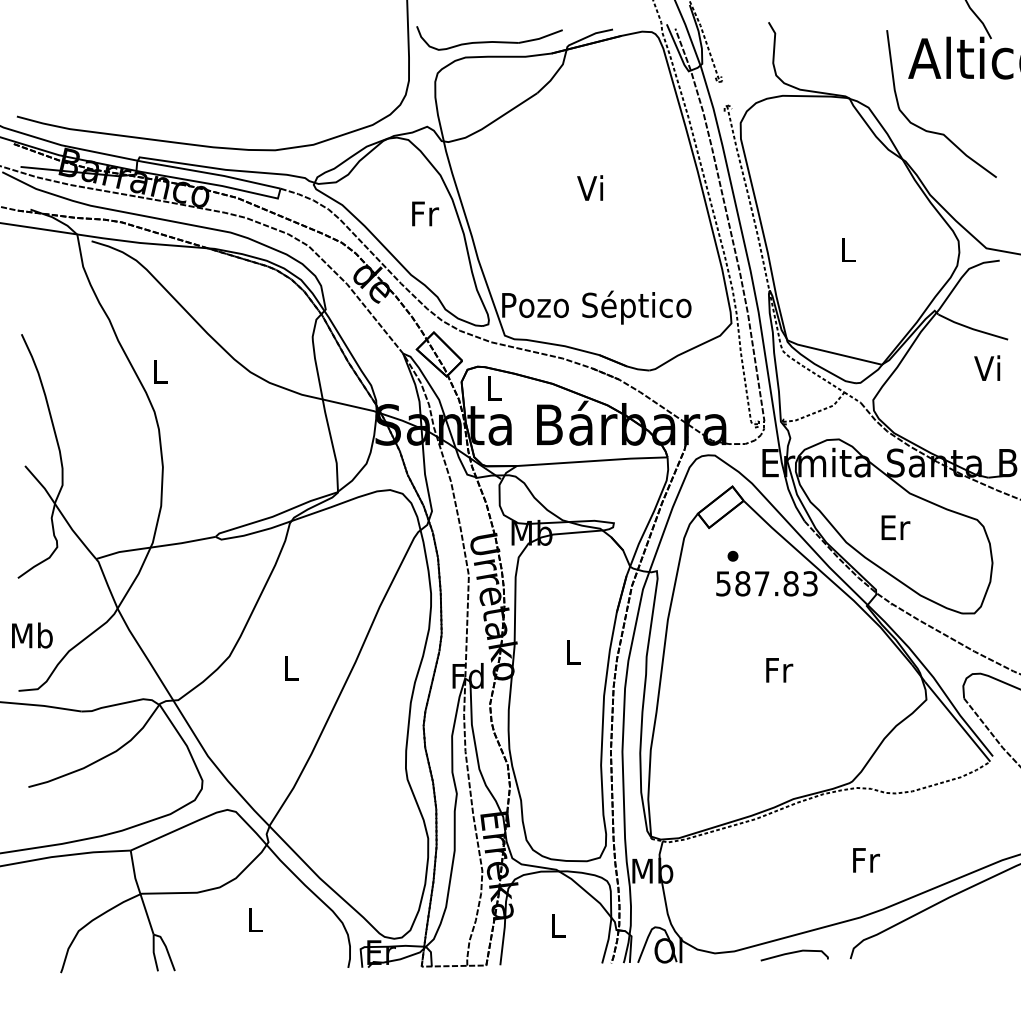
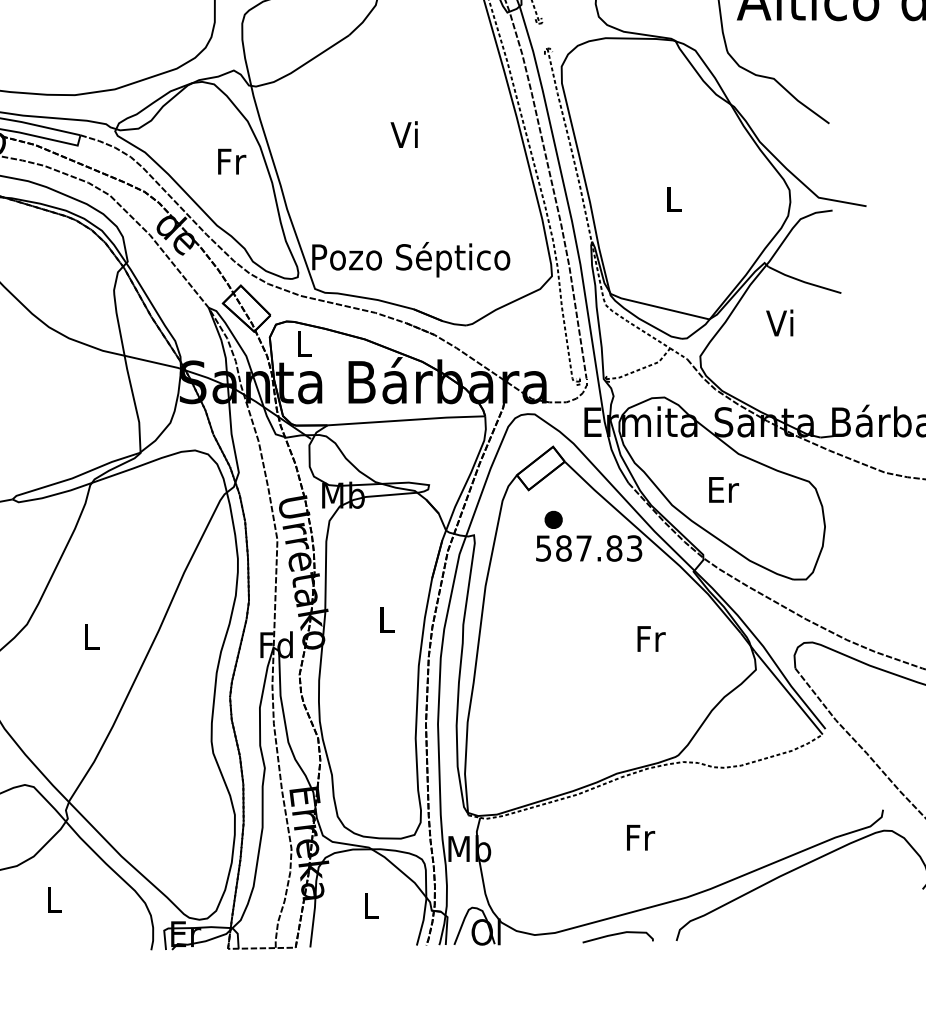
text: (987, 367) -> (780, 322), moved
part: (732, 555) -> (553, 518), size x1.6
text: (779, 670) -> (651, 639), moved
text: (866, 860) -> (640, 837), moved

